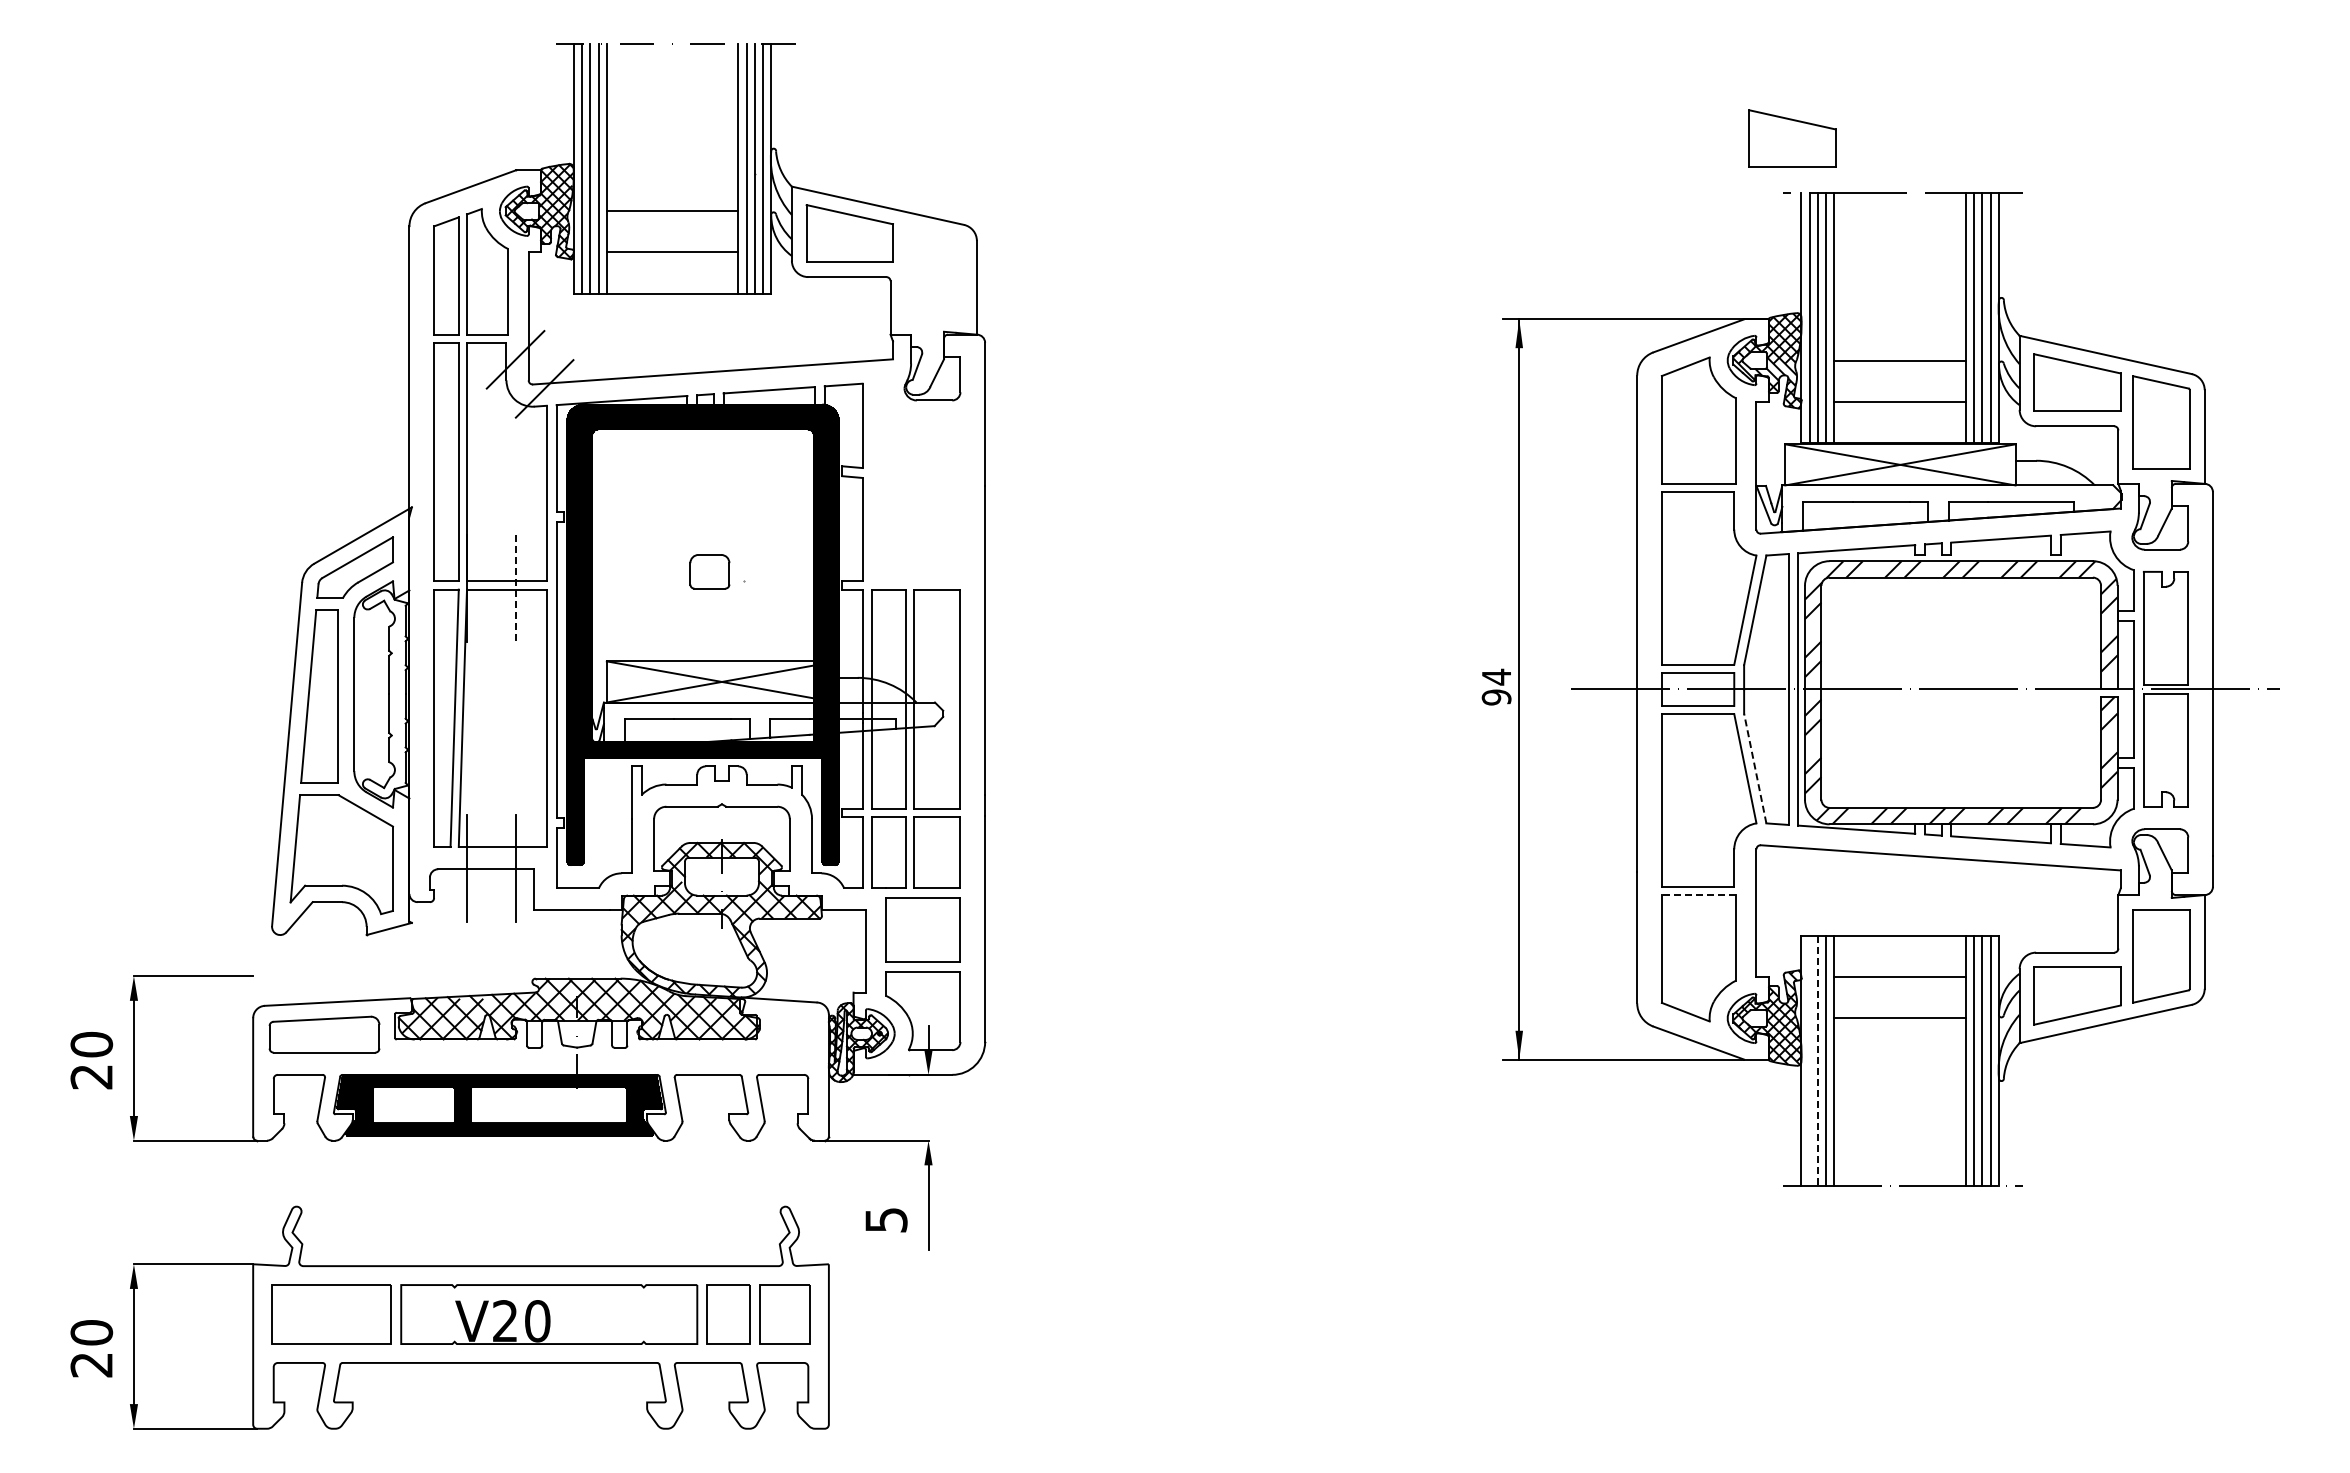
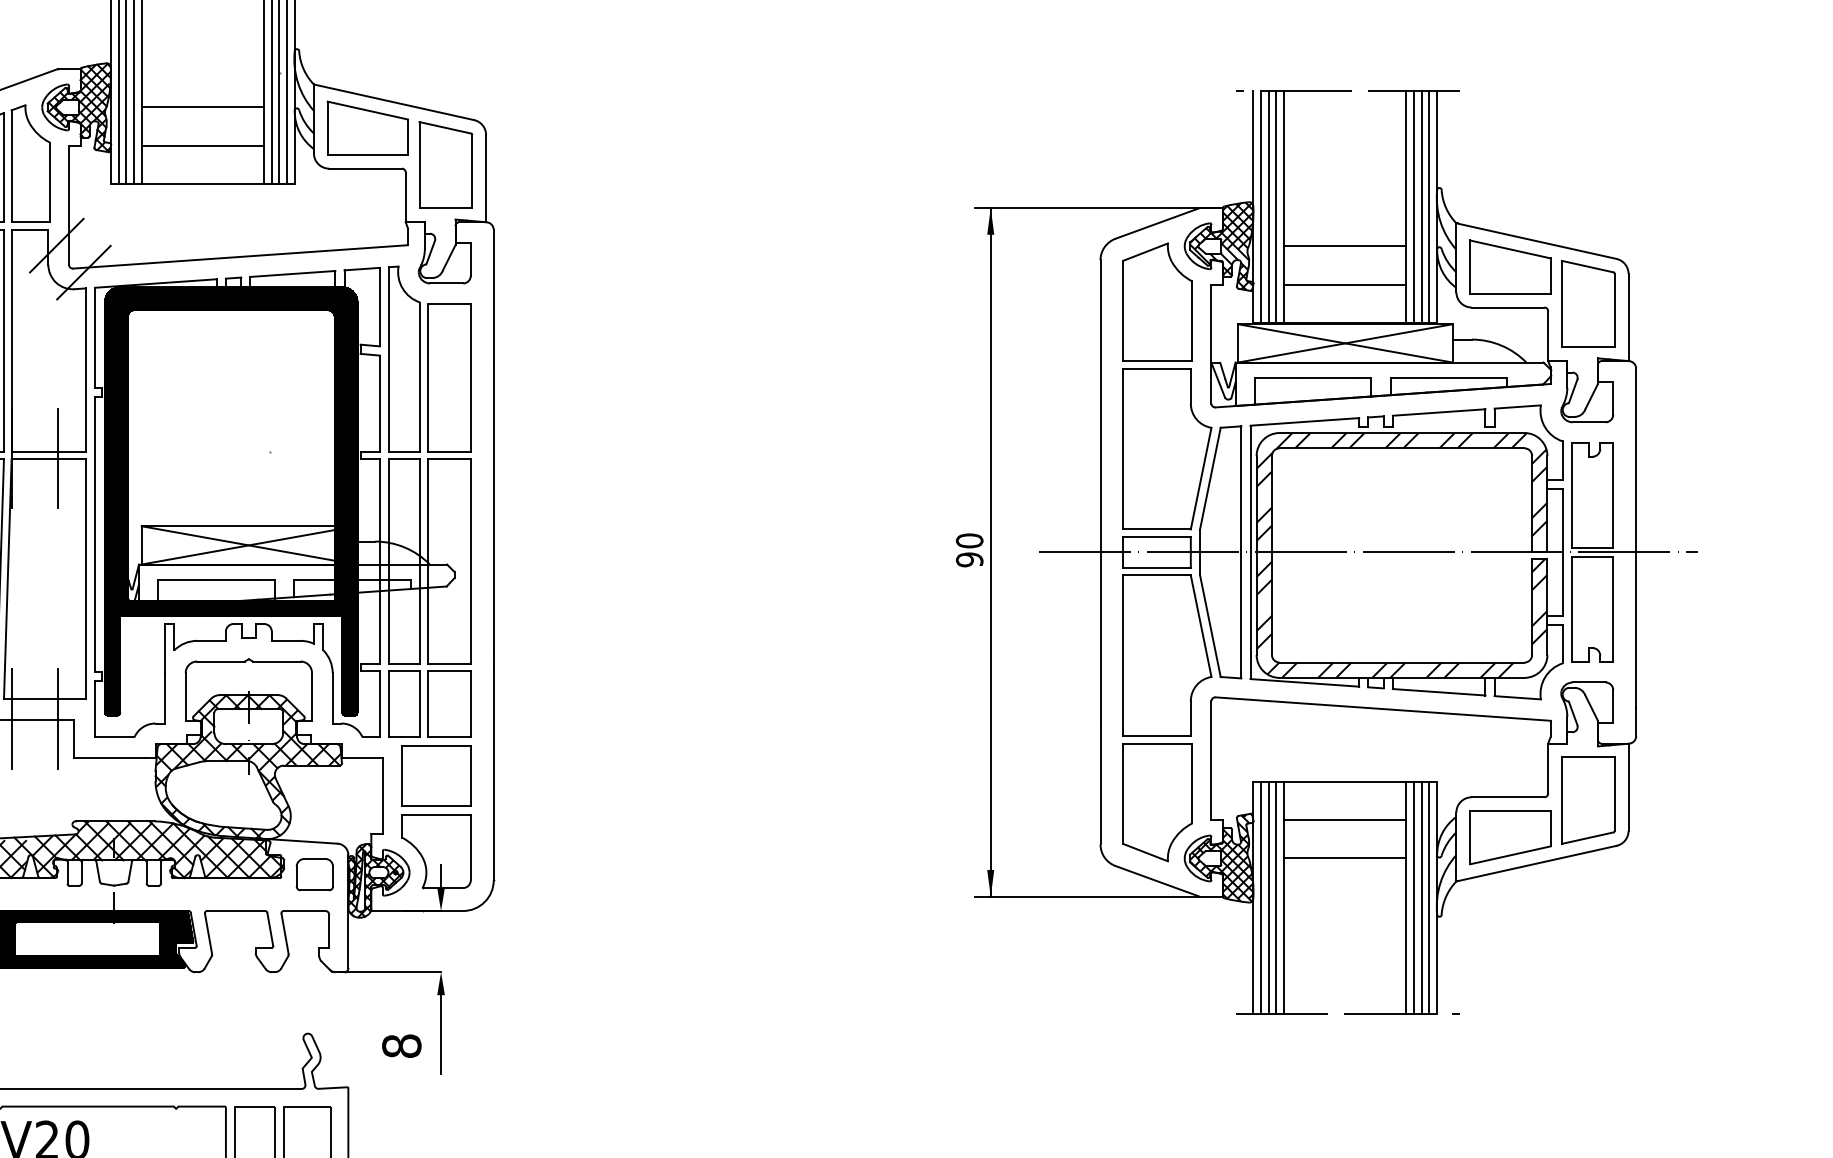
part: (1792, 138) -> (1245, 39), removed
part: (933, 273) -> (445, 165), added
part: (915, 481) -> (428, 358), added
part: (709, 571) -> (314, 874), moved
line: (516, 589) -> (57, 459), dashed -> solid
text: (1496, 676) -> (969, 540), 94 -> 90
line: (1755, 768) -> (1210, 625), dashed -> solid
line: (1698, 895) -> (1157, 744), dashed -> solid
line: (1809, 1060) -> (1260, 897), added
line: (1817, 1060) -> (1268, 897), dashed -> solid
text: (886, 1219) -> (401, 1045), 5 -> 8

